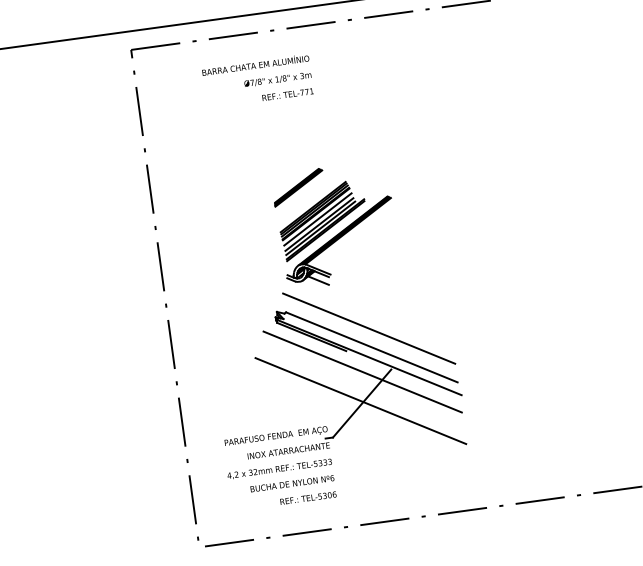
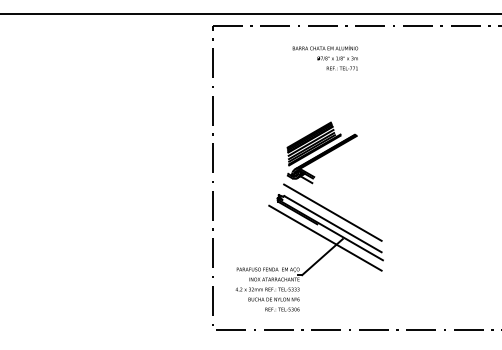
text: (257, 80) -> (325, 57), moved
part: (297, 186) -> (301, 121), removed
line: (360, 401) -> (321, 255), removed

